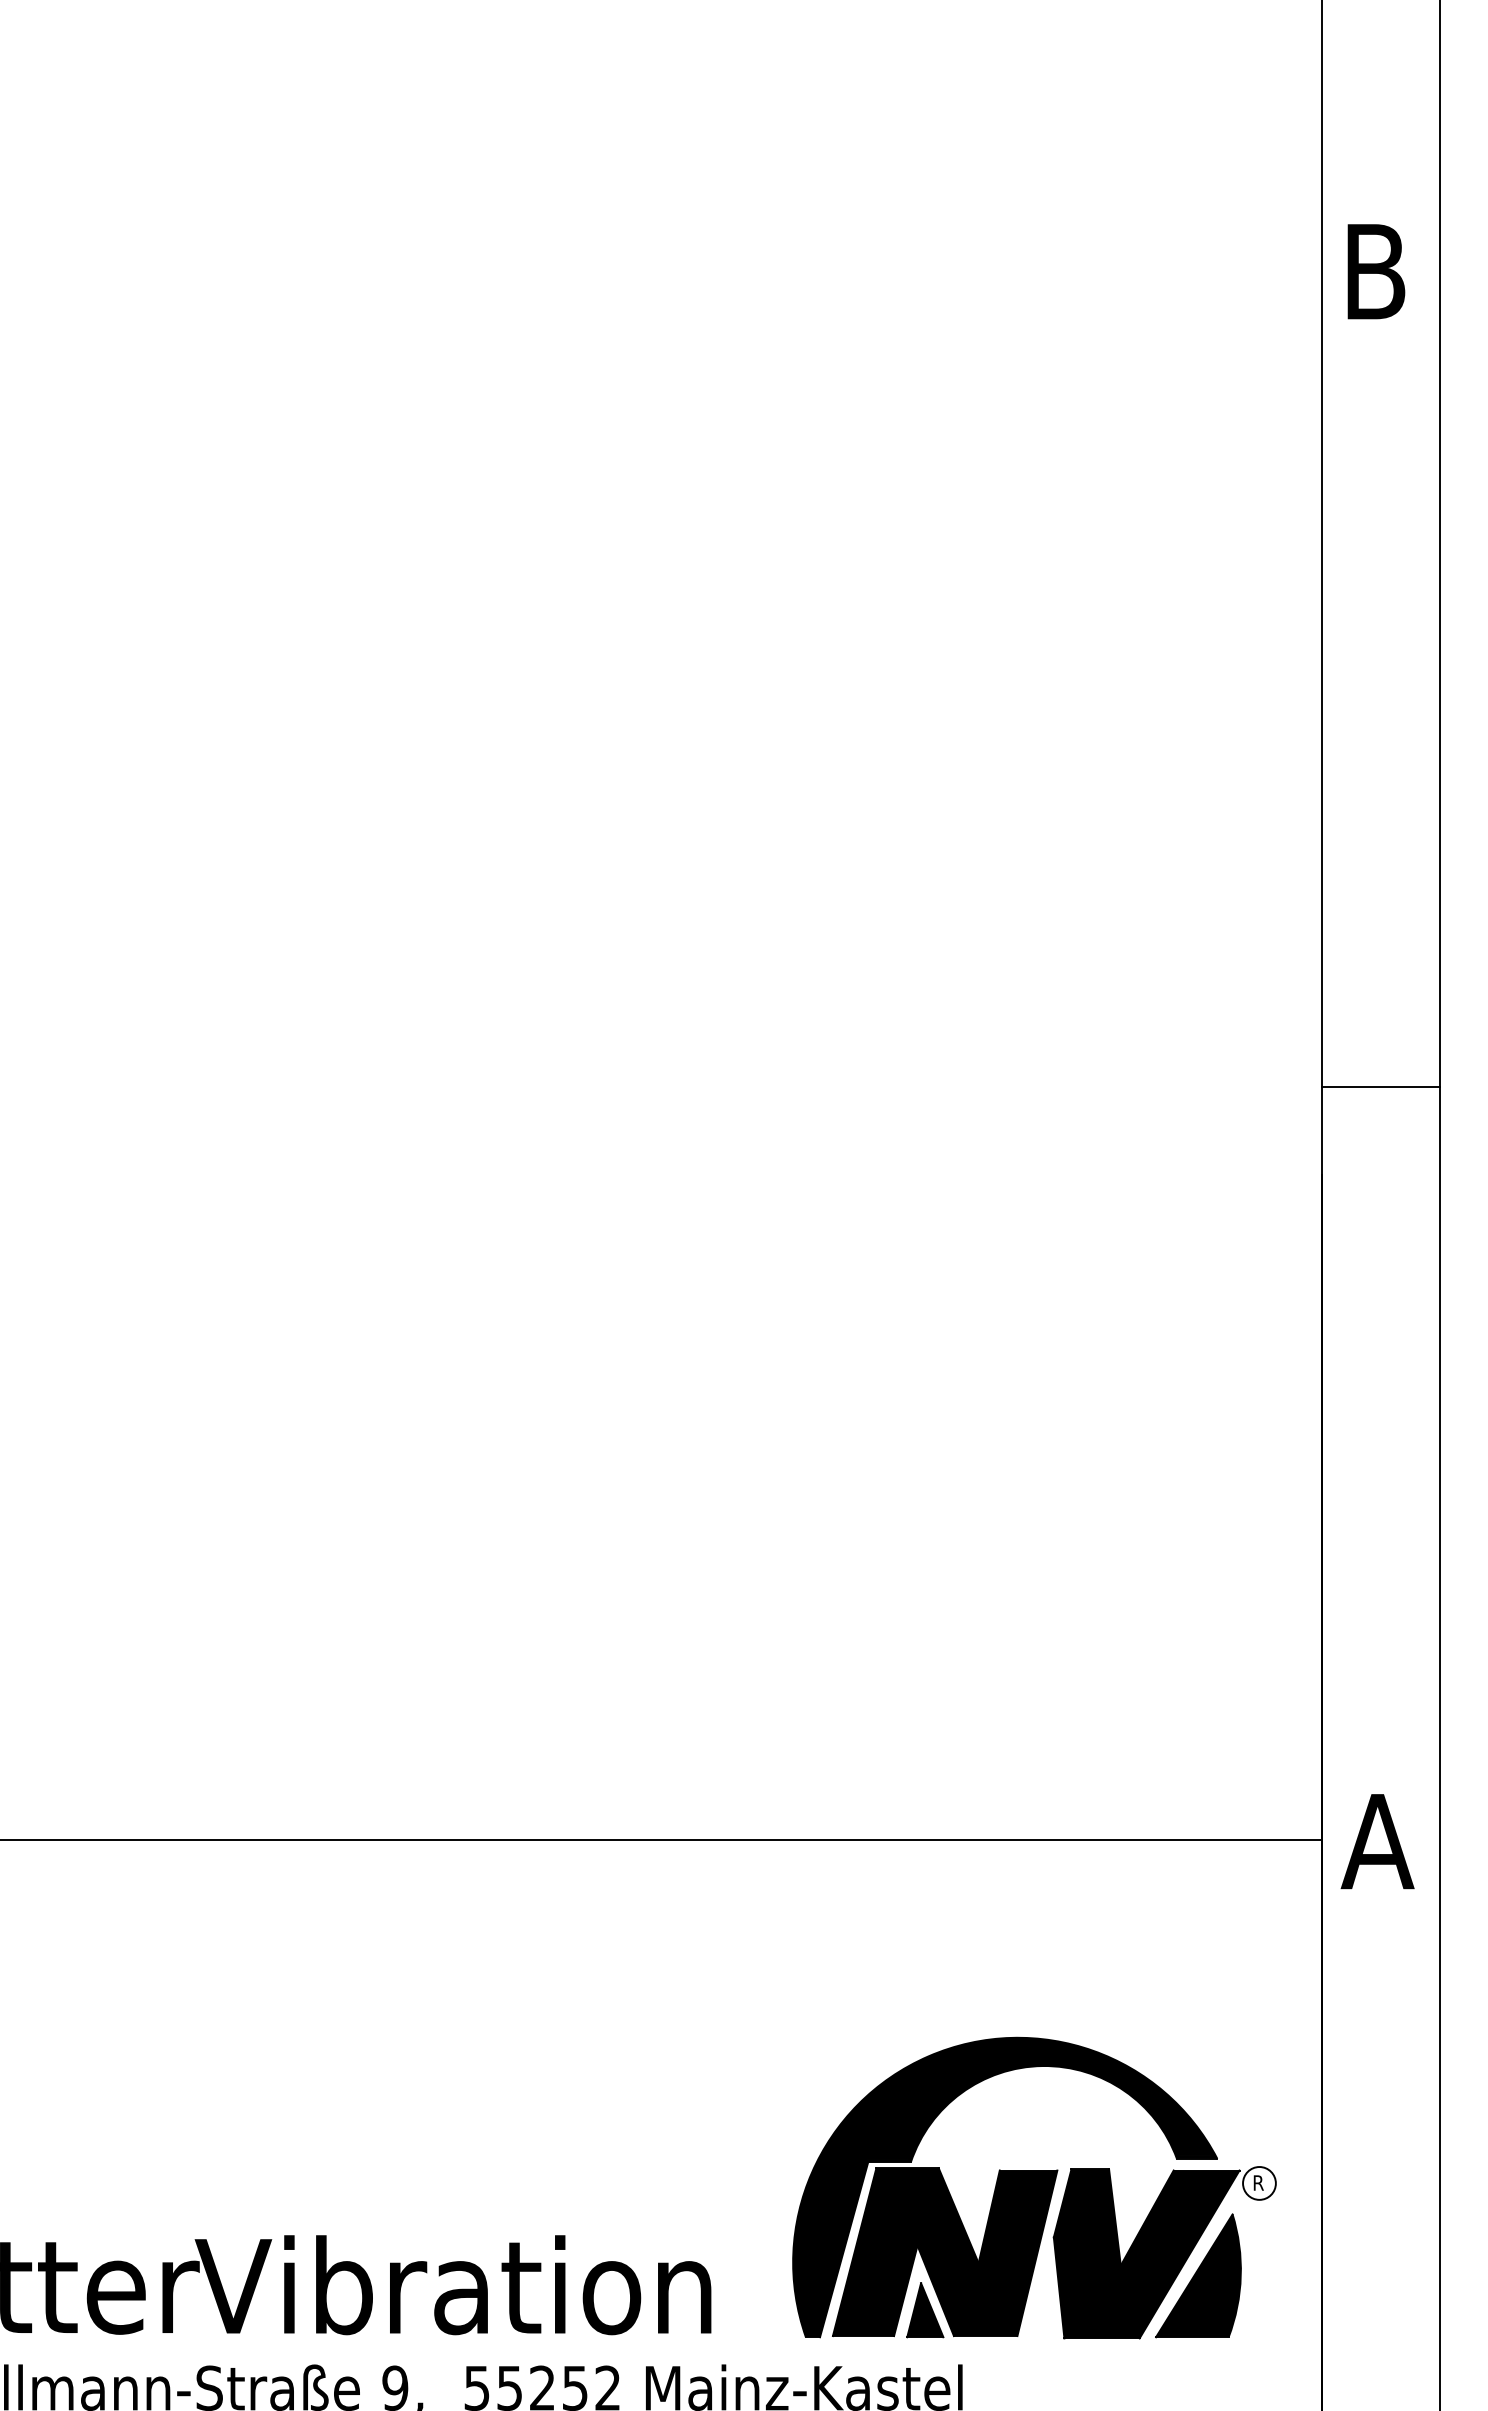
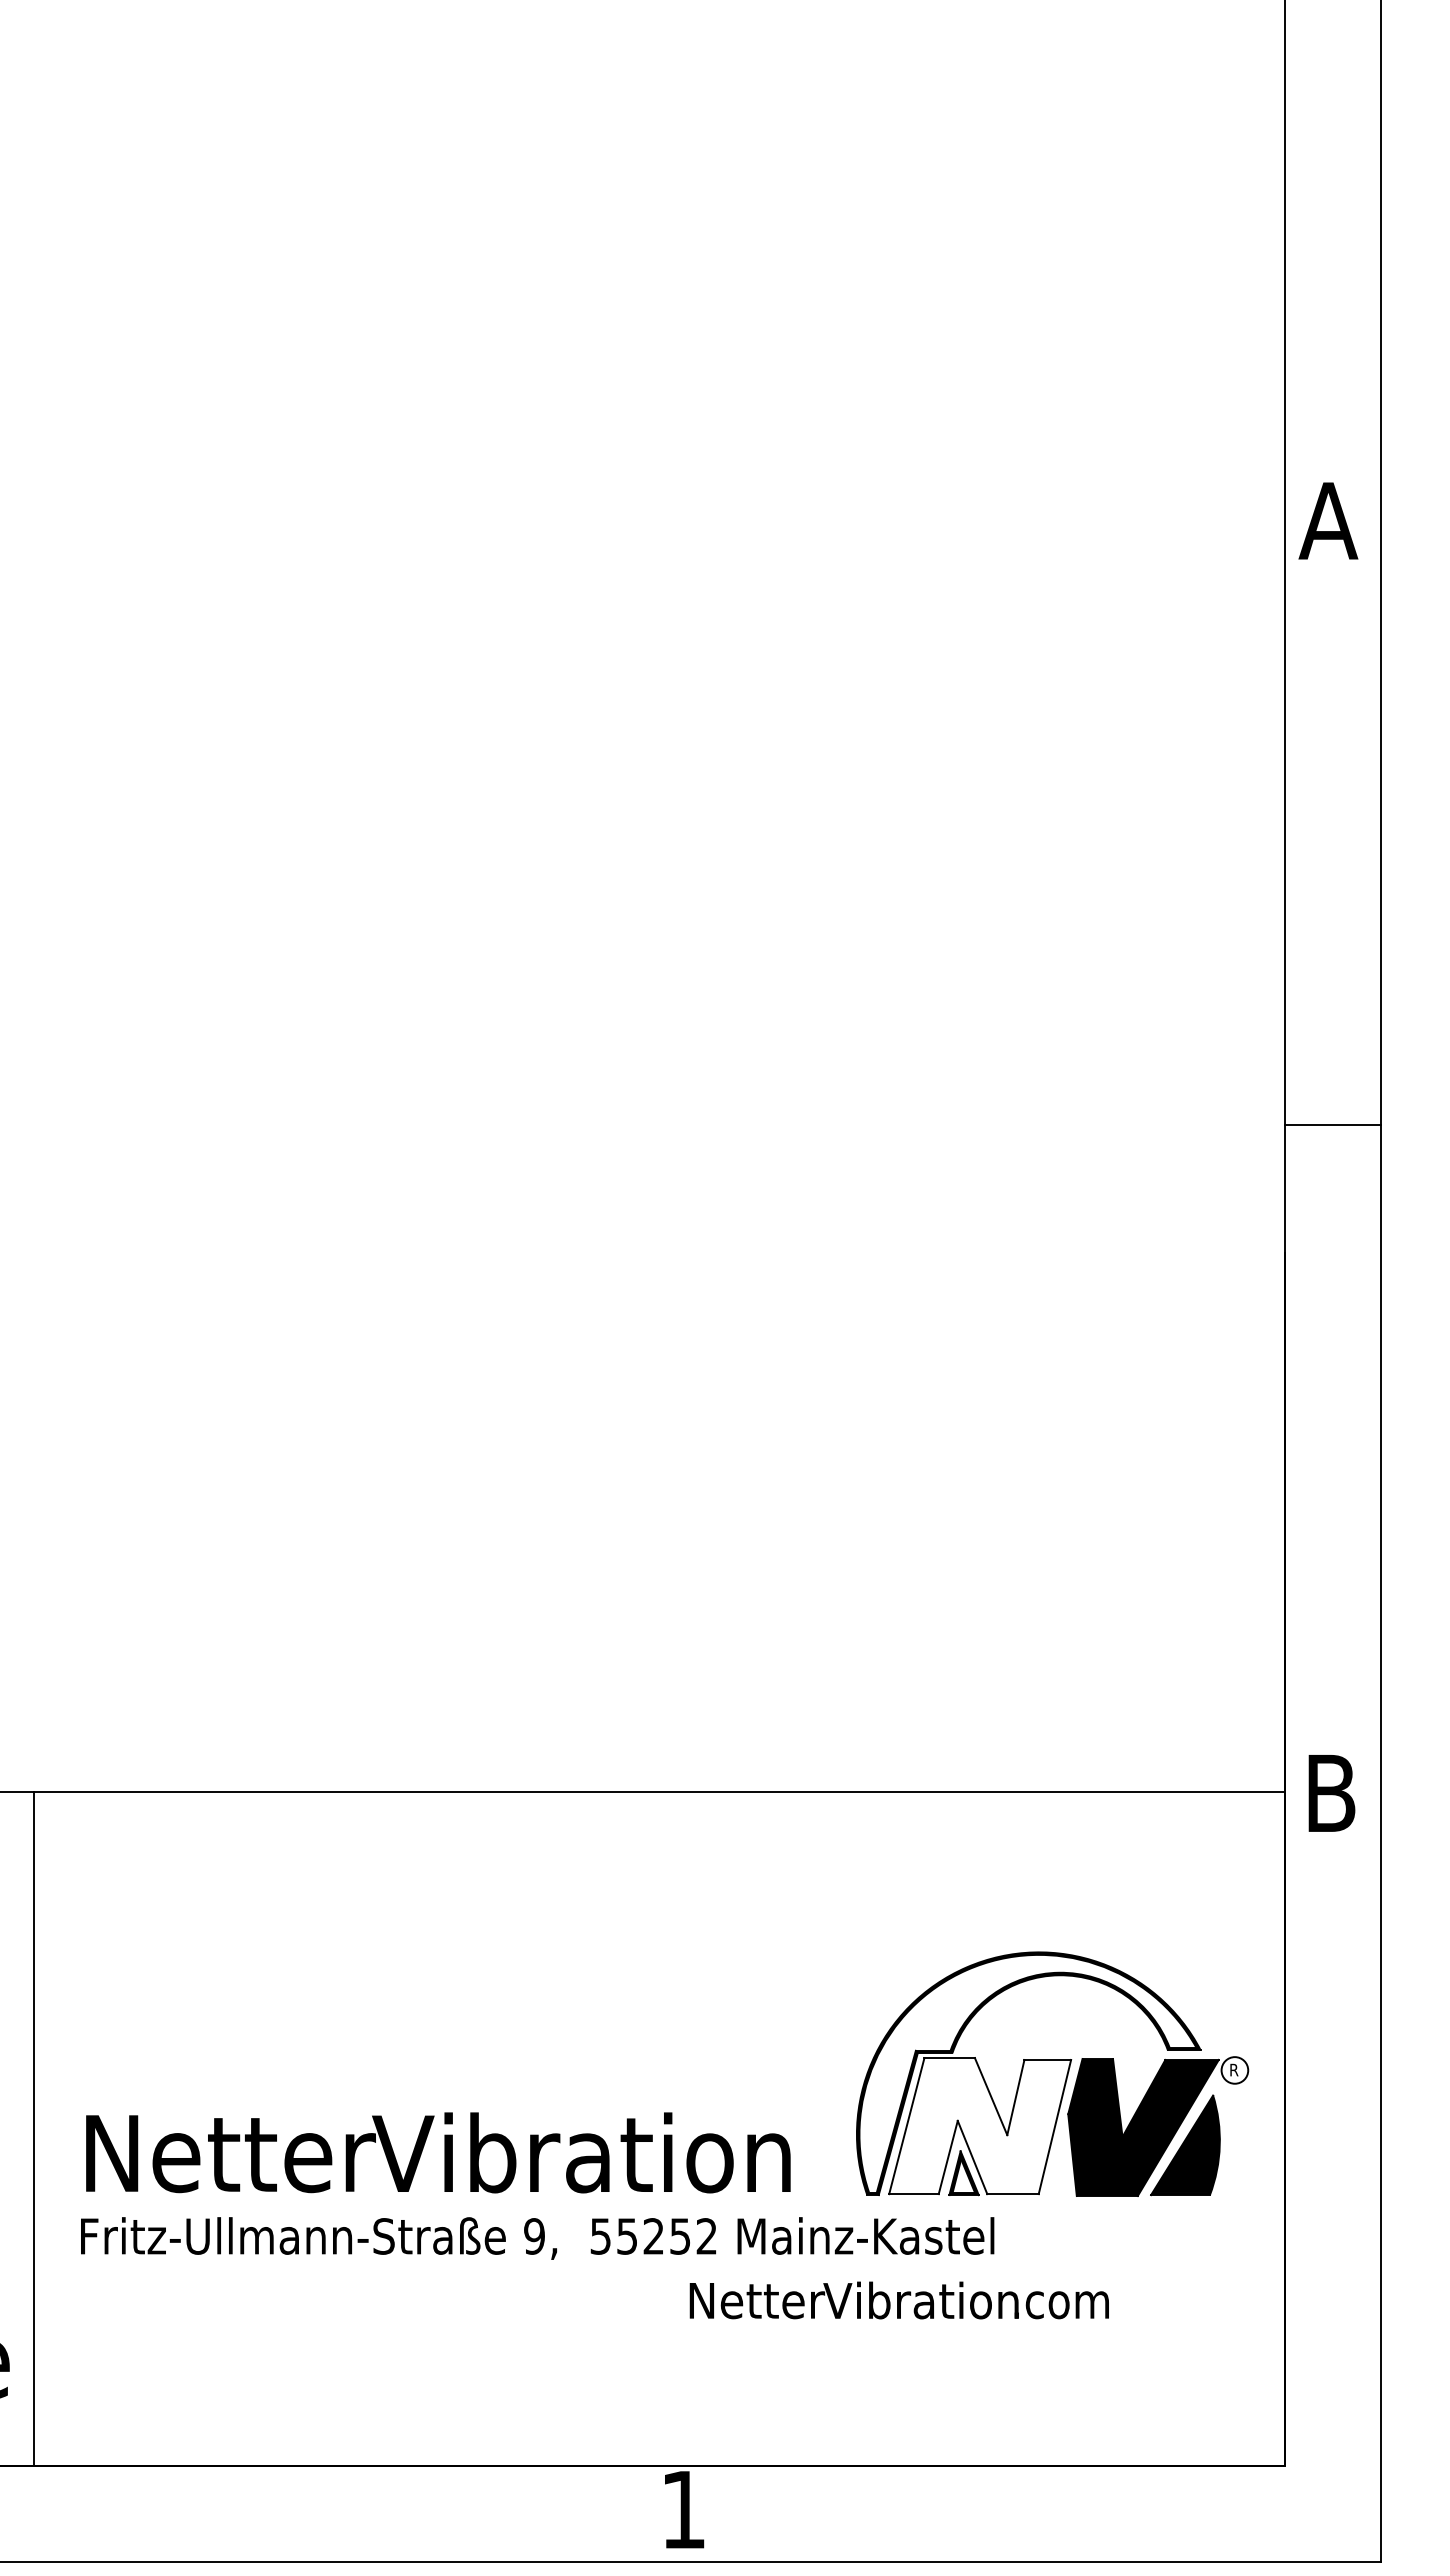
text: (1374, 271) -> (1328, 520), B -> A
line: (1381, 1086) -> (1333, 1125), moved
text: (1377, 1841) -> (1330, 1793), A -> B
fill: (1003, 2187) -> (1027, 2073), removed
fill: (945, 2252) -> (980, 2126), removed
fill: (924, 2313) -> (963, 2175), removed

